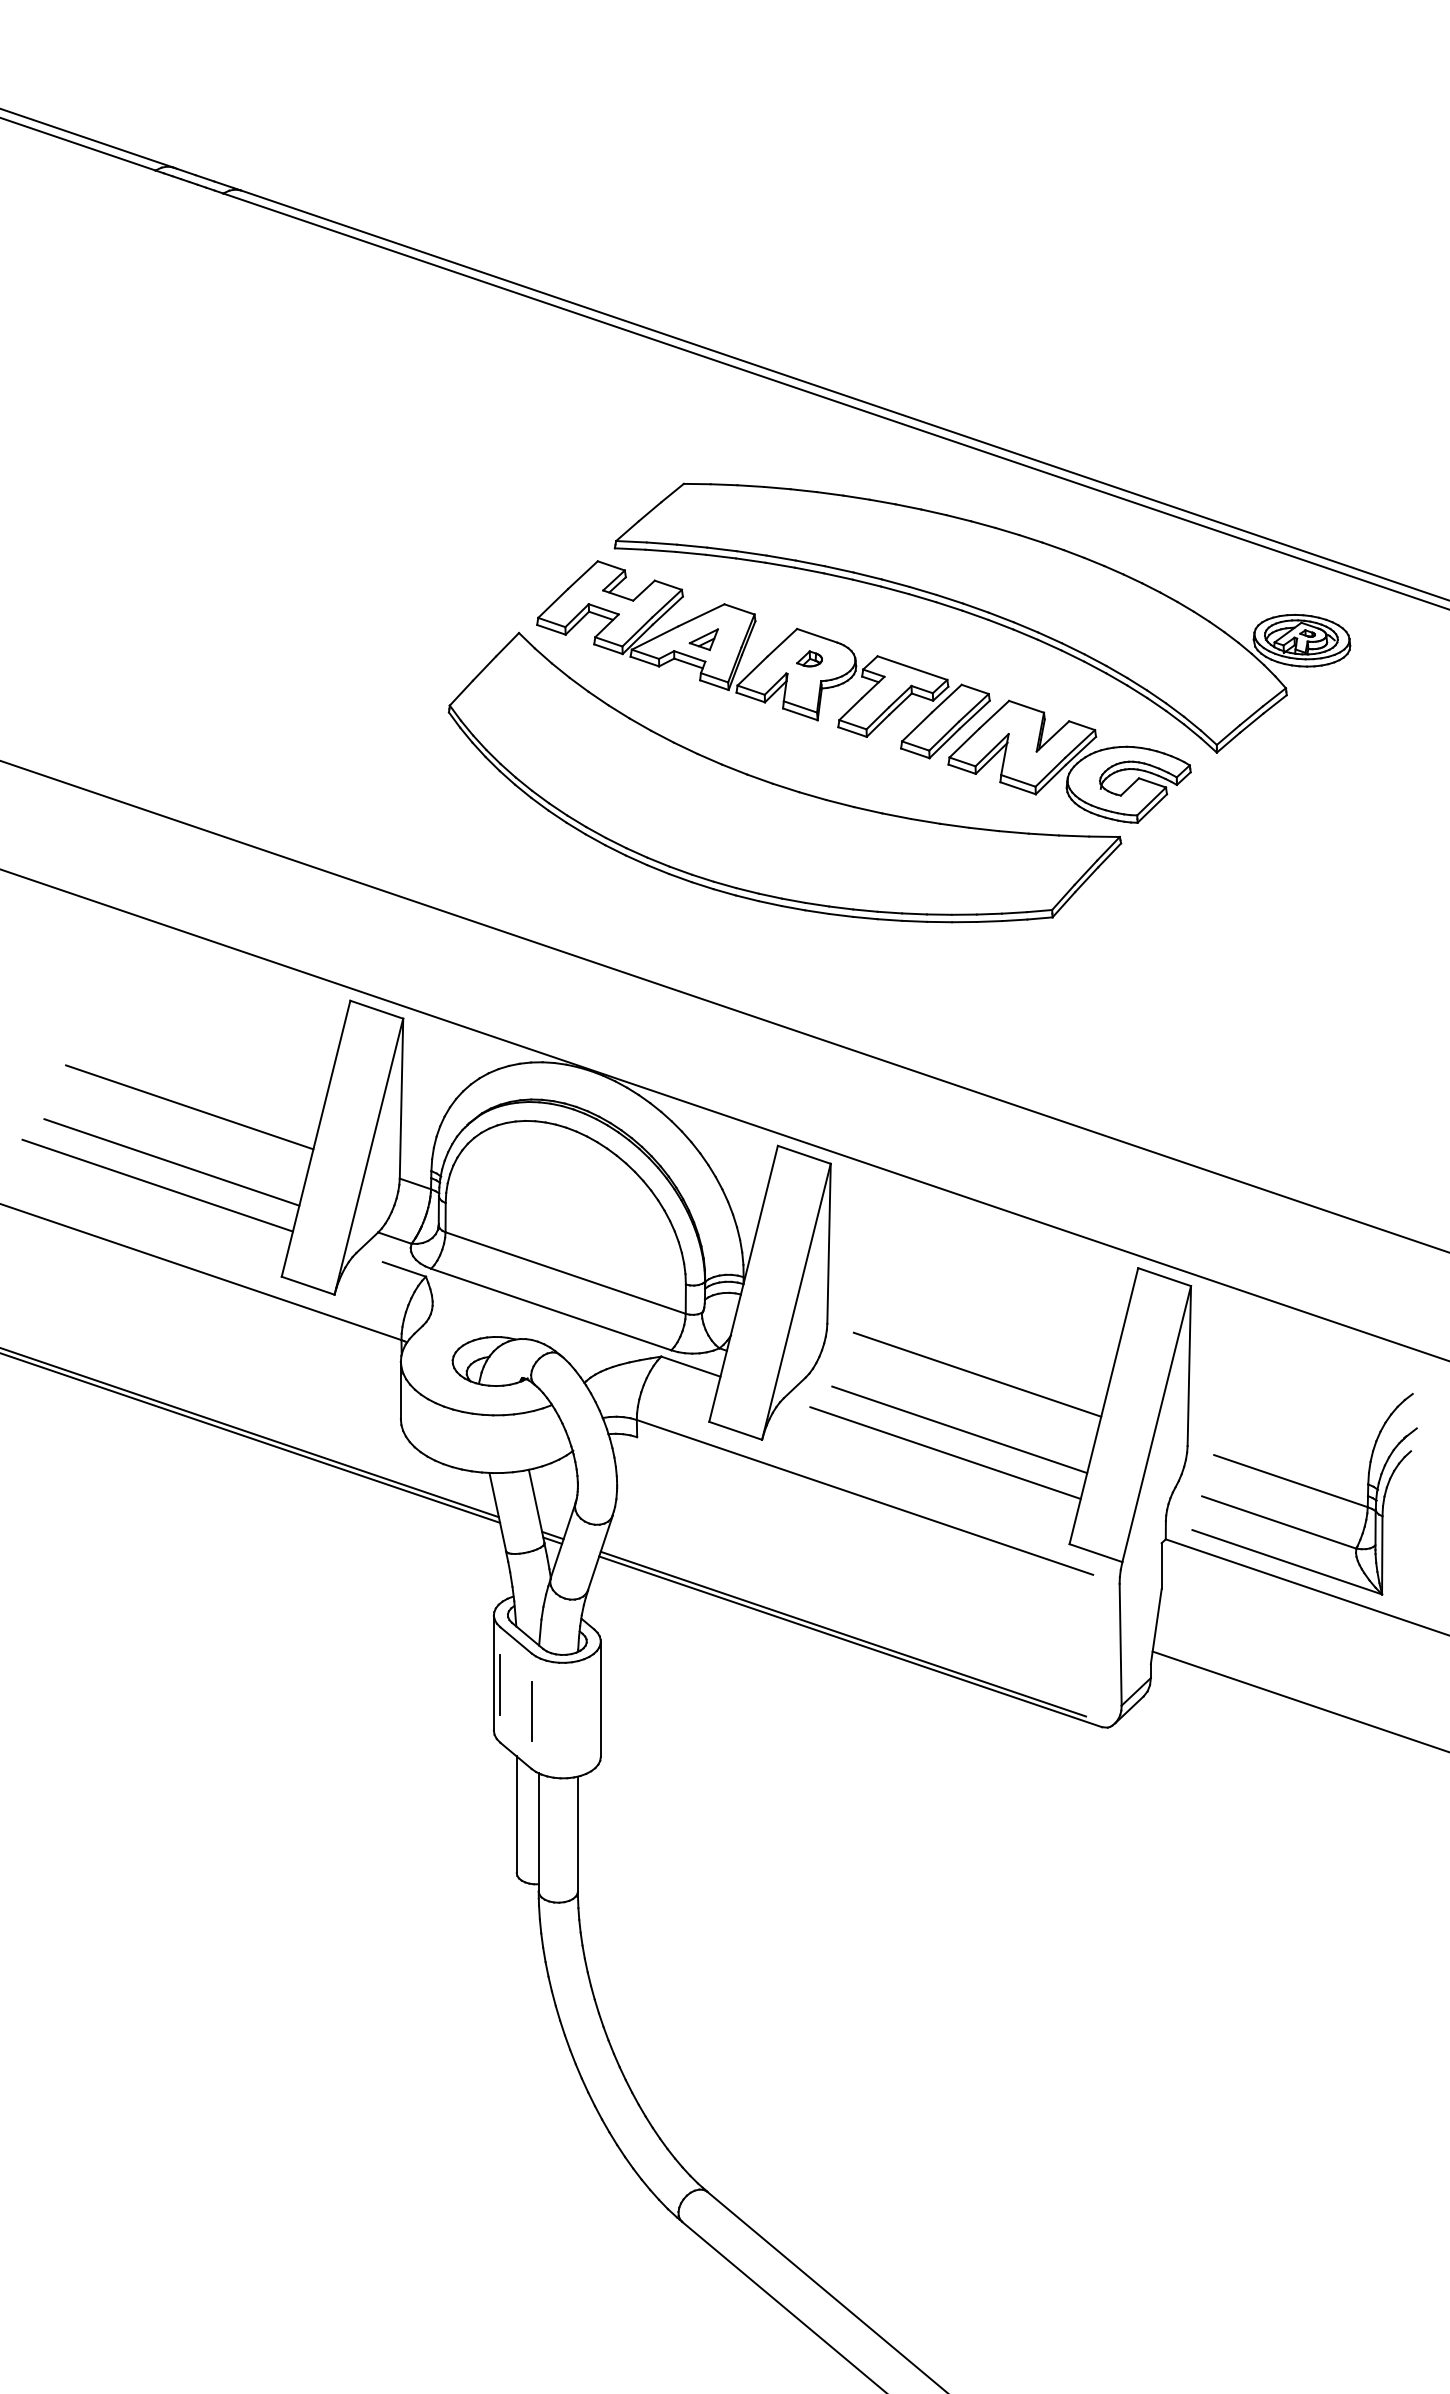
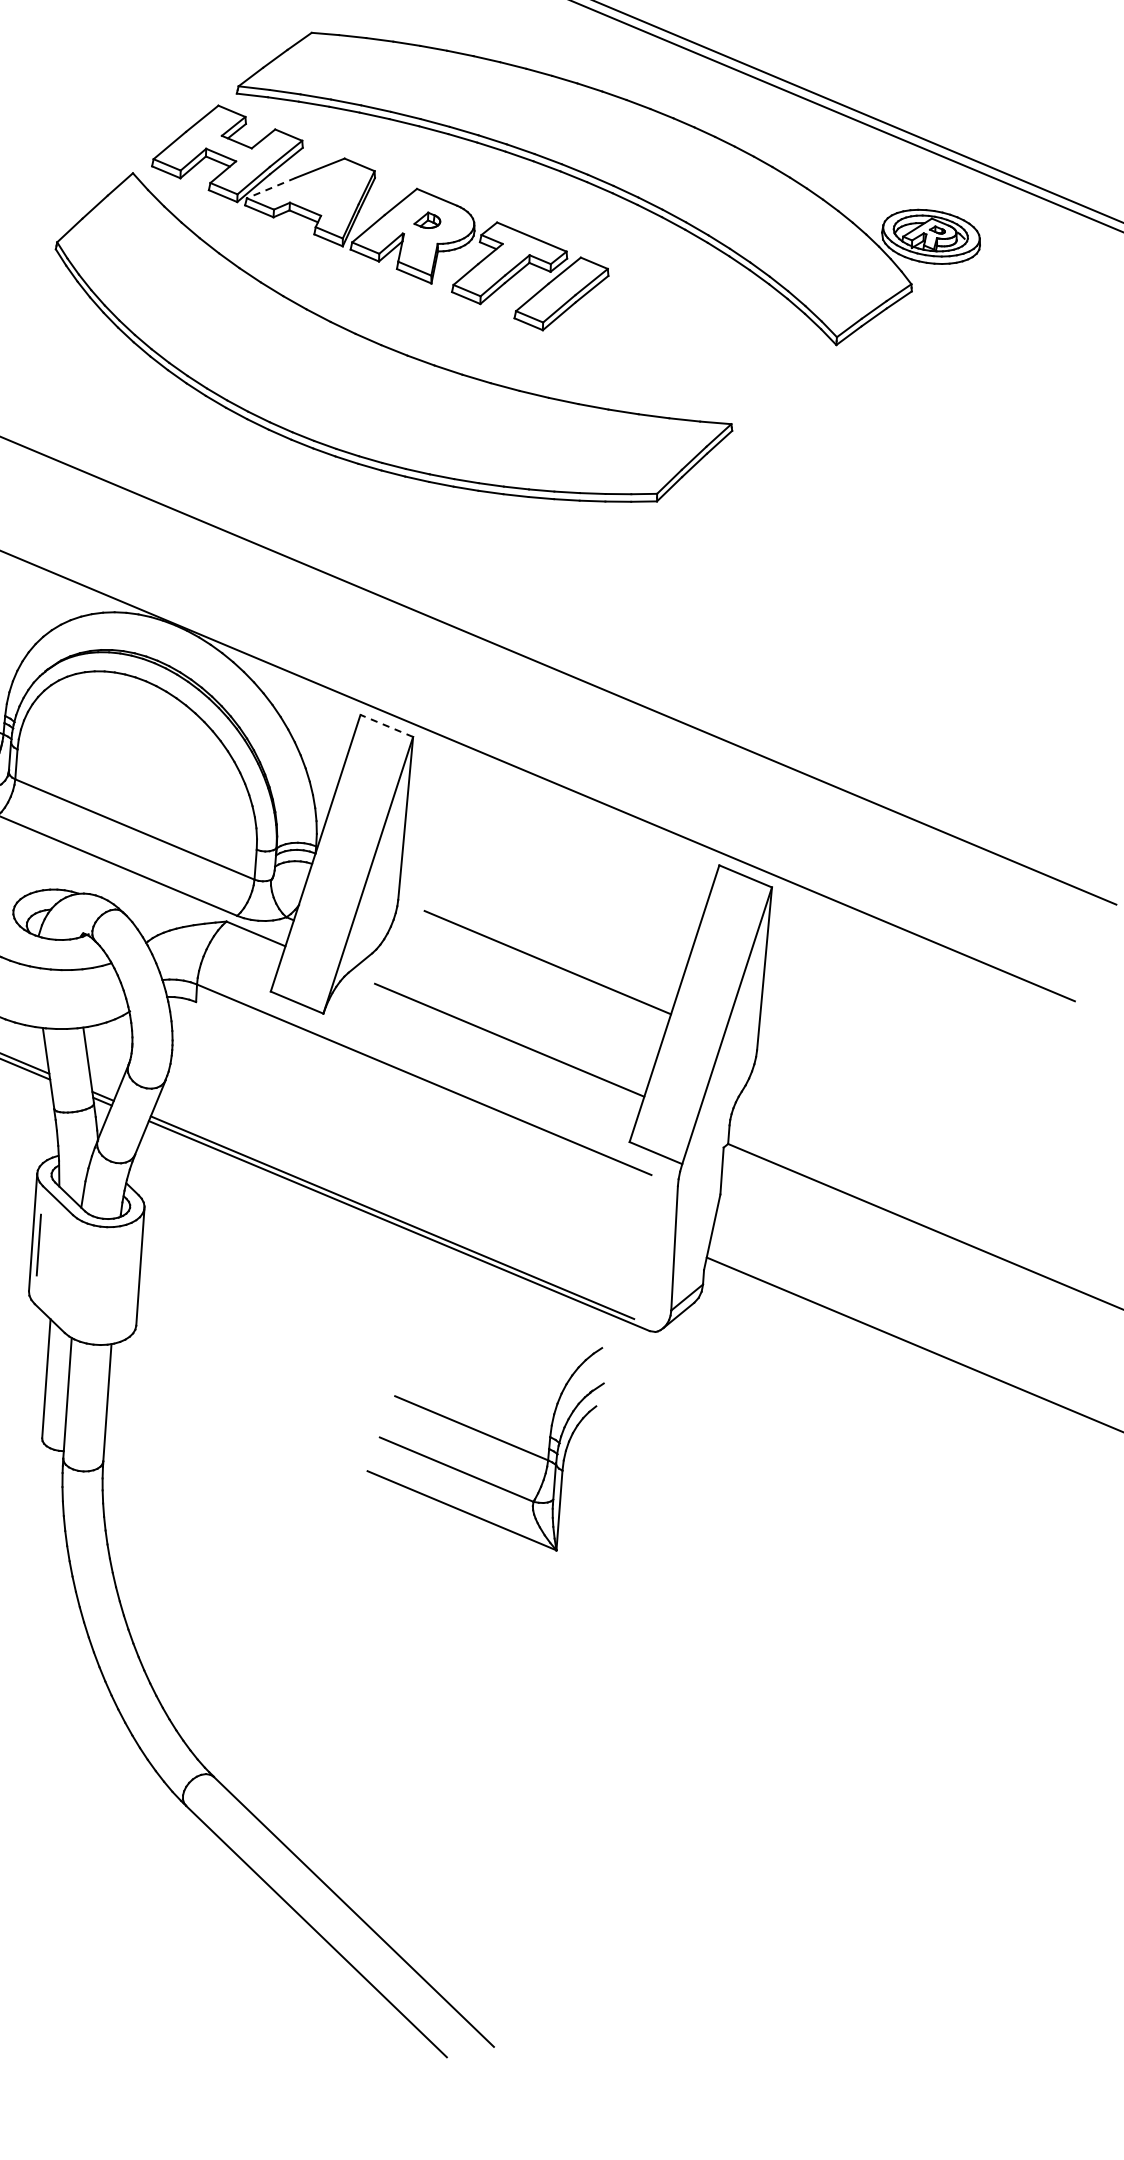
line: (655, 638) -> (271, 188), solid -> dashed
part: (703, 639) -> (320, 192), removed
part: (1069, 761) -> (685, 343), removed
line: (804, 1154) -> (387, 725), solid -> dashed
line: (959, 1429) -> (525, 1017), removed
part: (1306, 1487) -> (487, 1435), moved
line: (531, 1710) -> (68, 1273), removed

